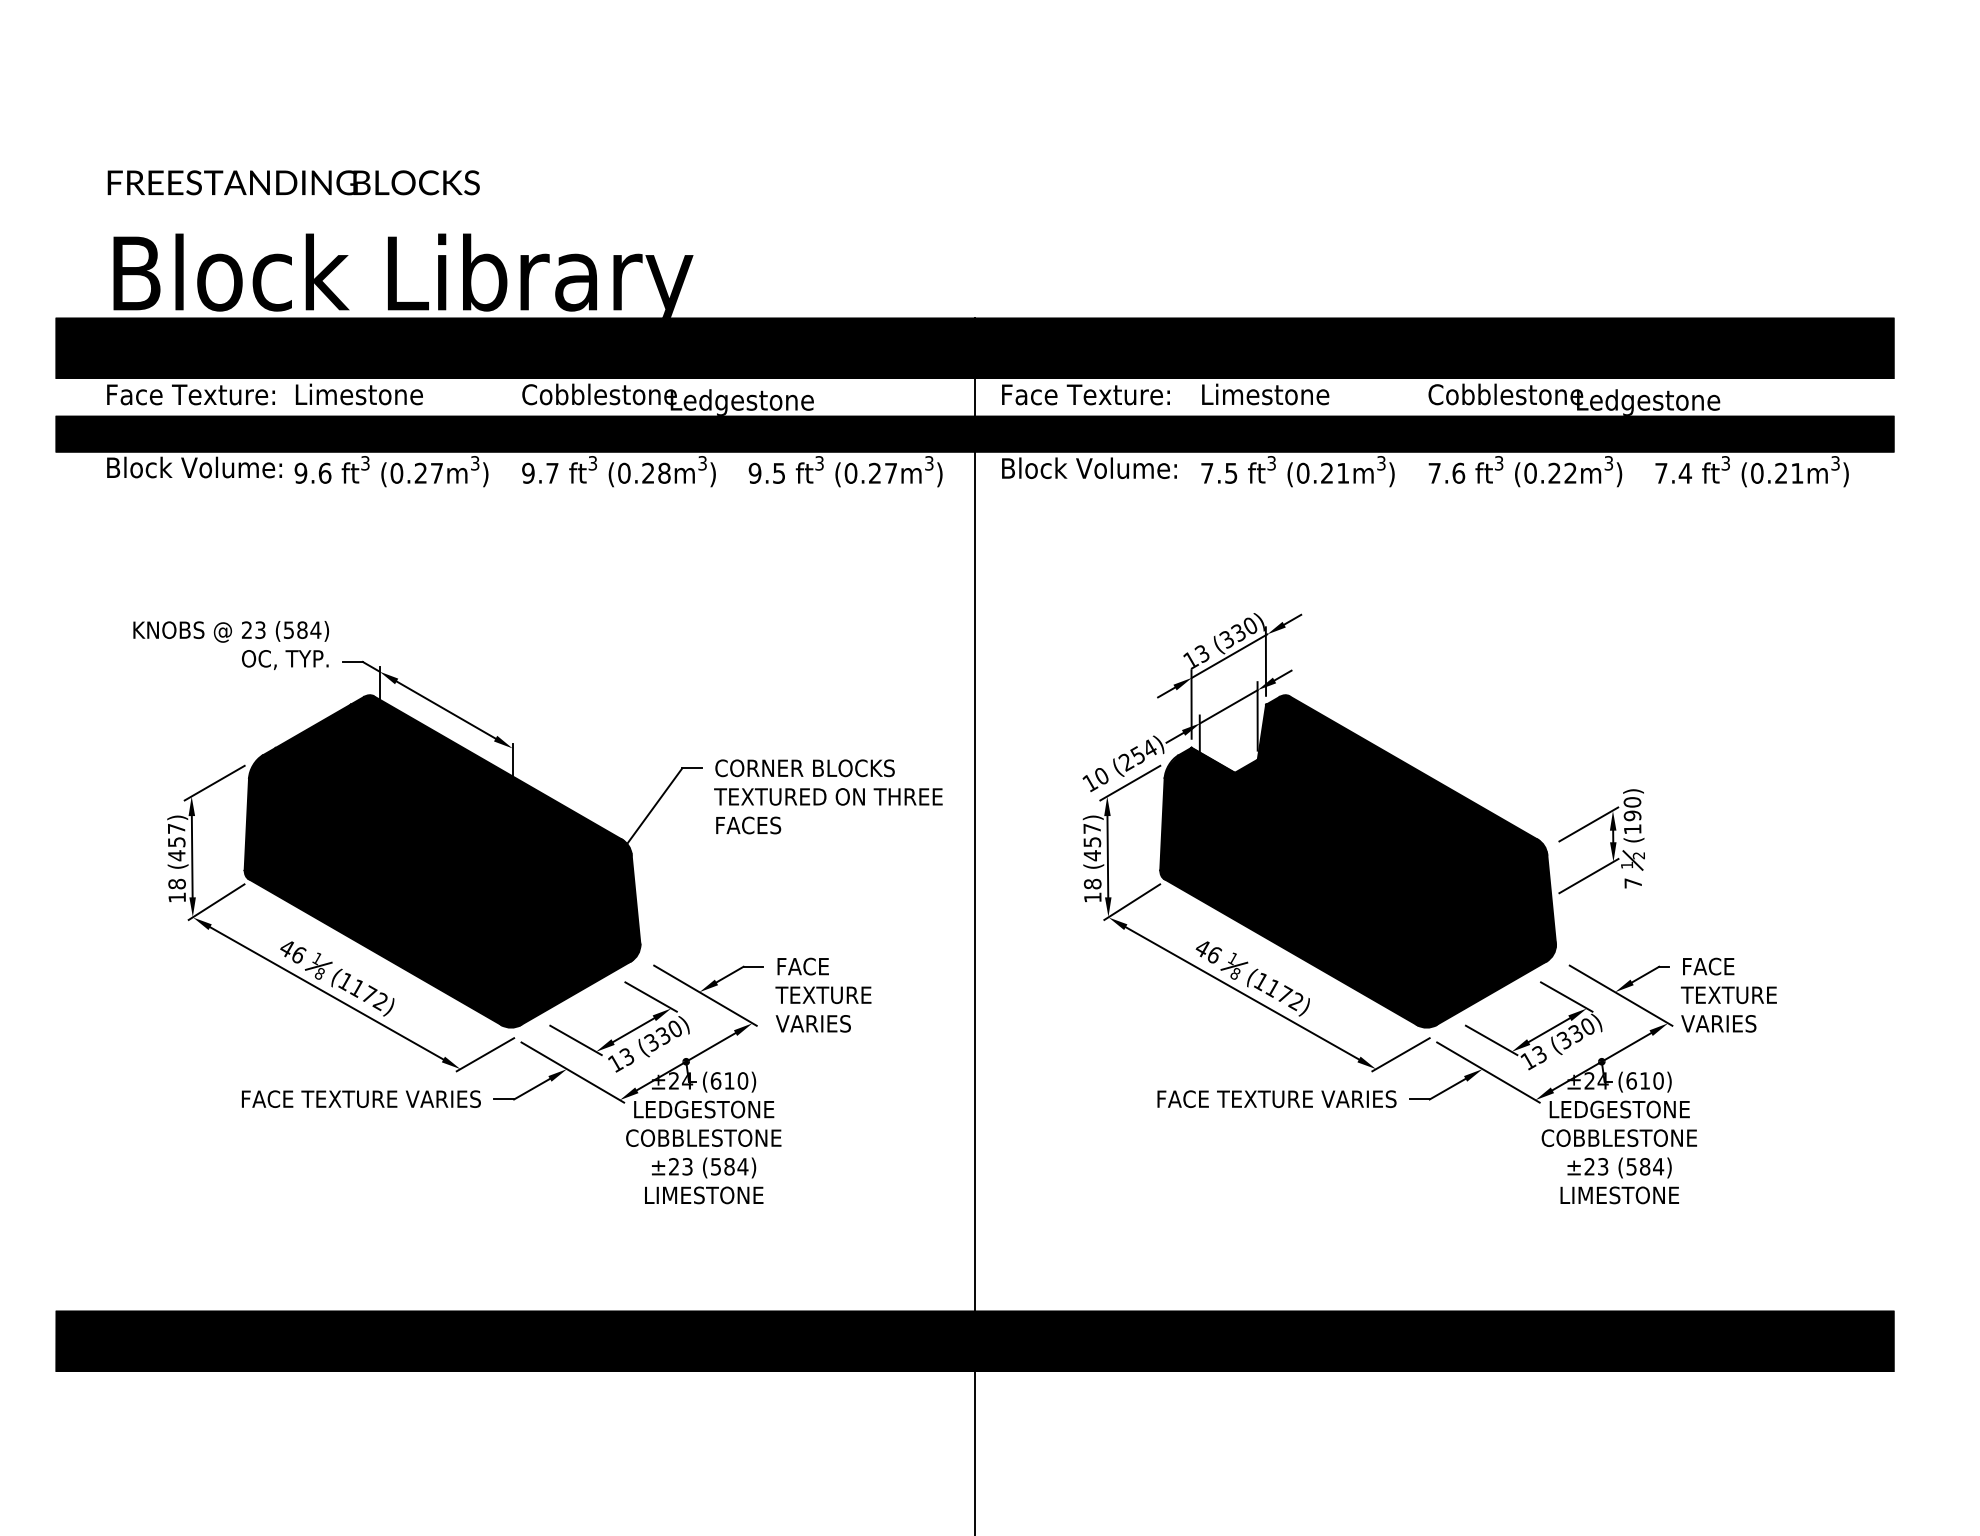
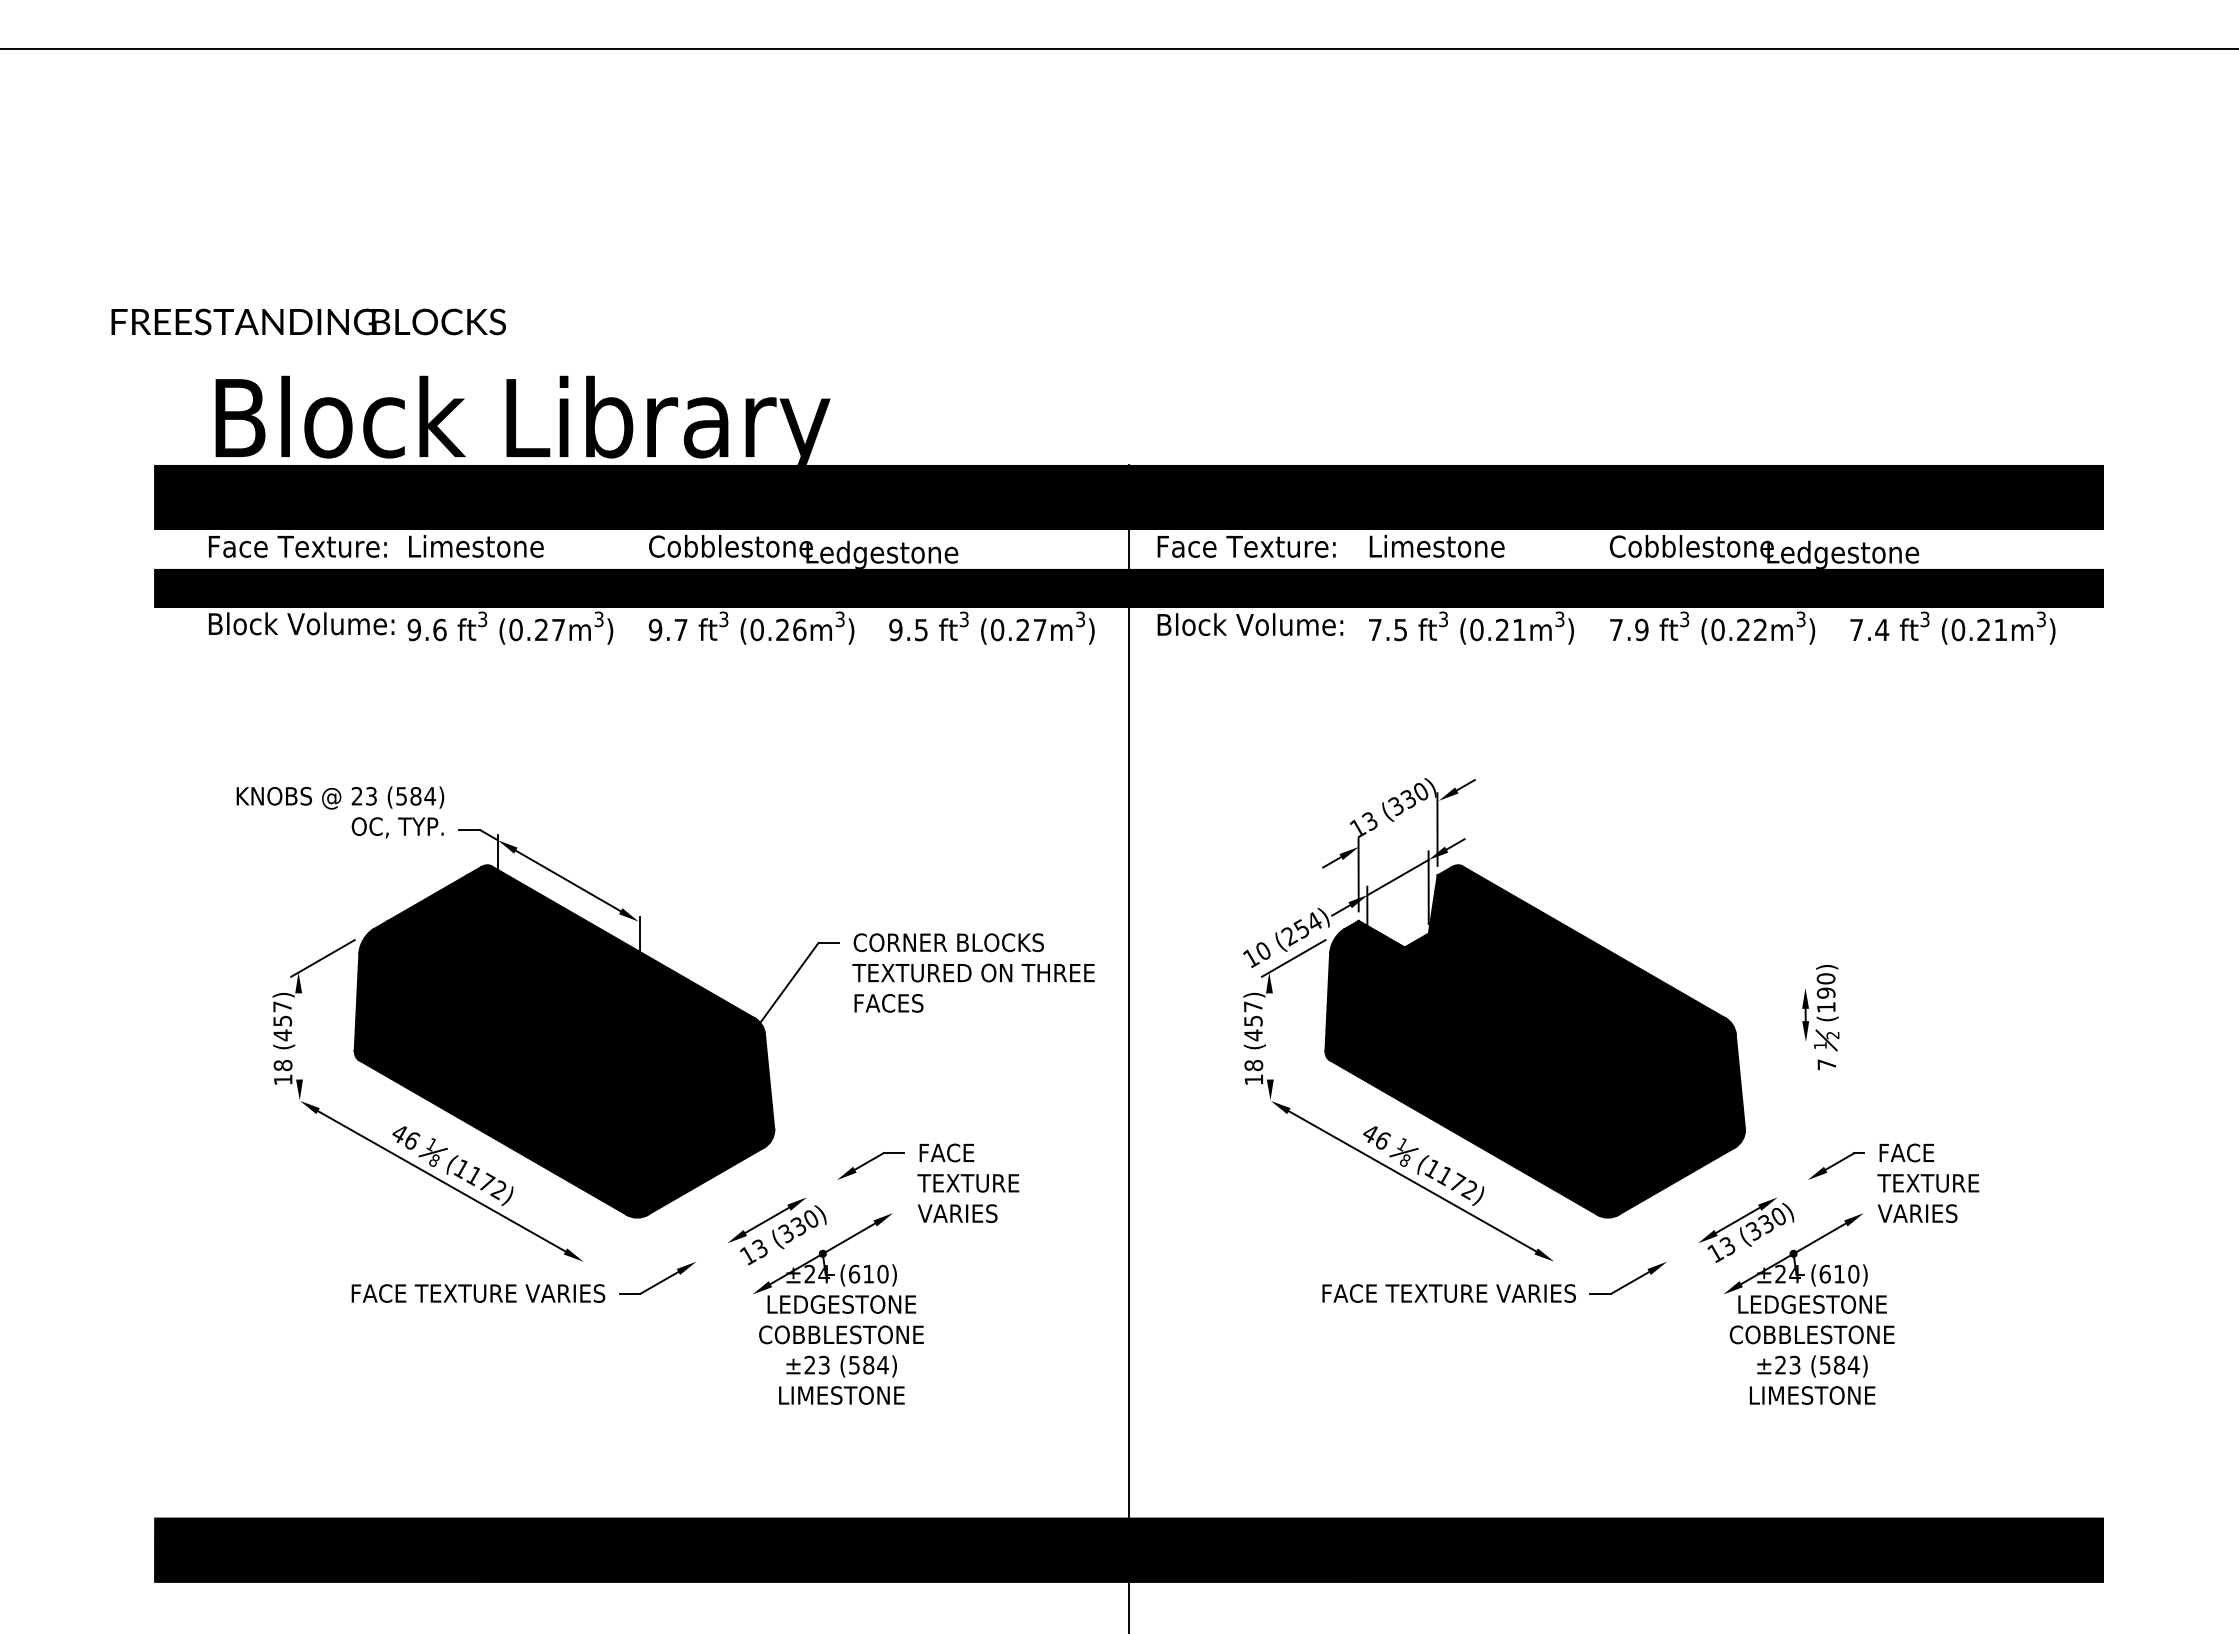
text: (293, 182) -> (308, 321), moved
text: (664, 472) -> (799, 629), (0.28m -> (0.26m
text: (1458, 472) -> (1641, 629), 7.6 -> 7.9
line: (1229, 655) -> (1398, 823), removed
line: (1588, 824) -> (1779, 1002), removed
line: (191, 856) -> (298, 1036), removed
line: (1107, 856) -> (1269, 1036), removed
line: (1588, 875) -> (1779, 1056), removed
line: (216, 902) -> (324, 1084), removed
line: (1132, 902) -> (1295, 1084), removed
line: (704, 995) -> (842, 1183), removed
line: (1620, 995) -> (1813, 1183), removed
line: (650, 996) -> (785, 1184), removed
line: (1566, 996) -> (1756, 1184), removed
line: (575, 1039) -> (705, 1230), removed
line: (1491, 1039) -> (1676, 1230), removed
line: (484, 1053) -> (609, 1245), removed
line: (1400, 1053) -> (1580, 1245), removed
line: (572, 1072) -> (702, 1265), removed
line: (1487, 1072) -> (1672, 1265), removed

